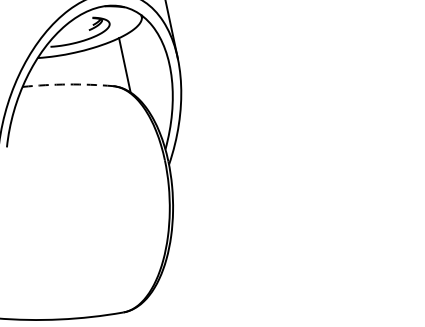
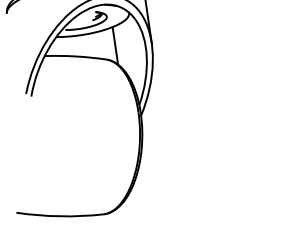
arc: (67, 84) -> (75, 56), dashed -> solid

